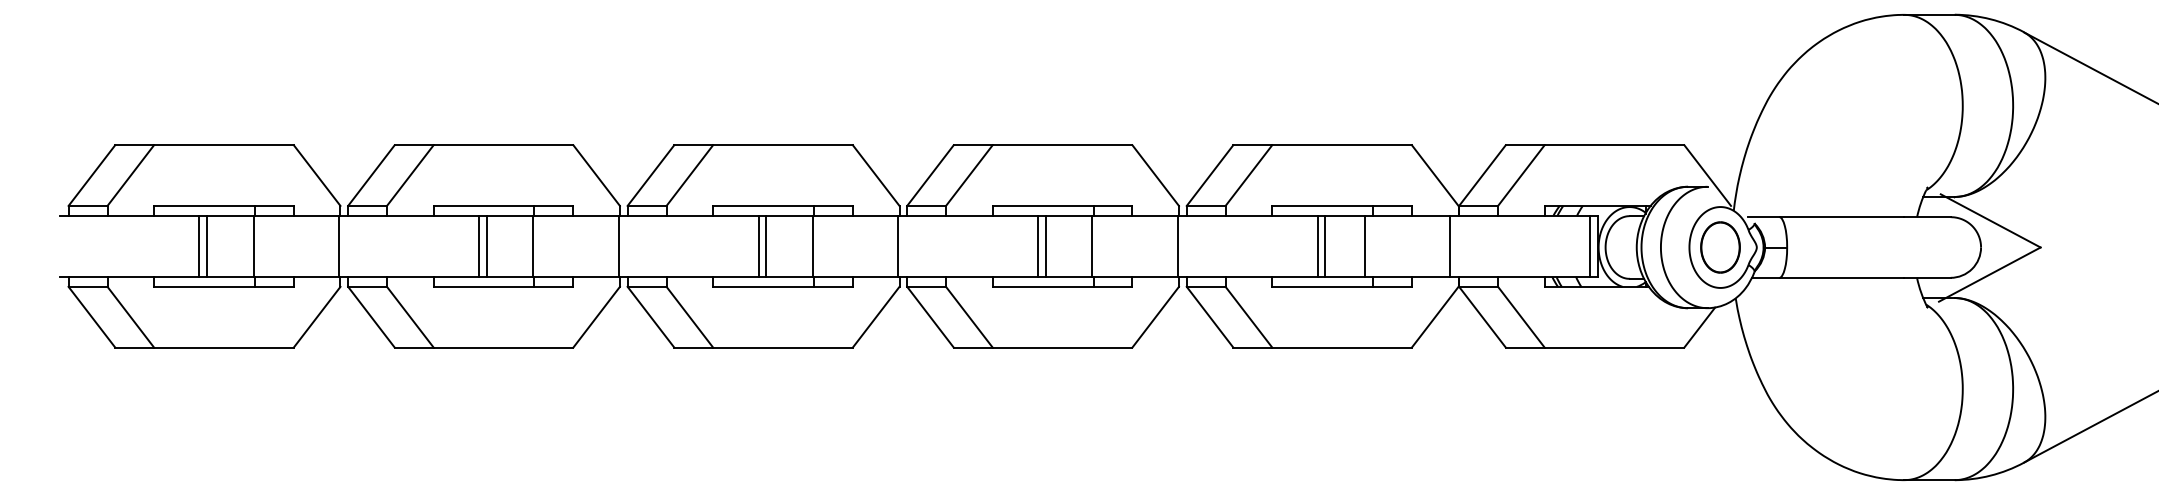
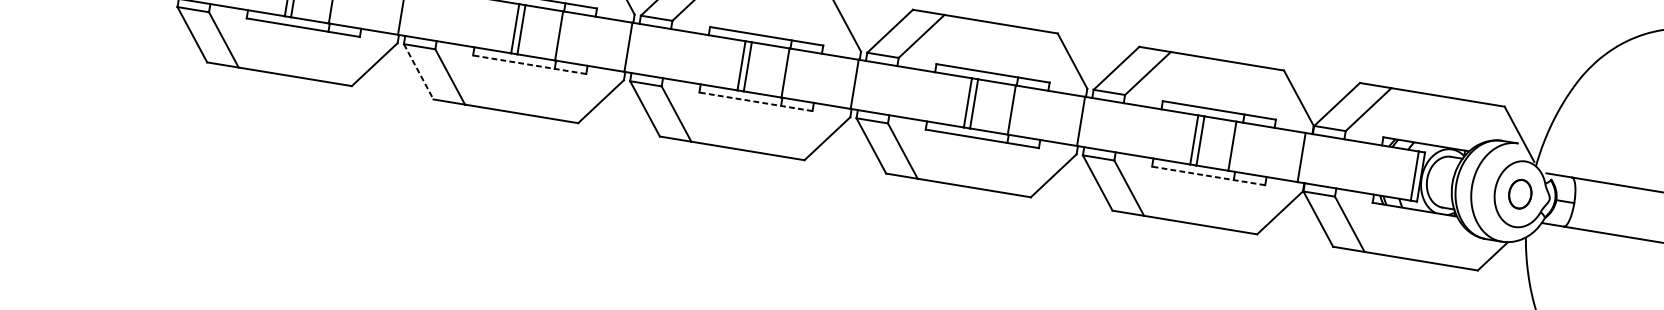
part: (1720, 247) -> (1520, 194), size x0.7
line: (503, 286) -> (529, 64), solid -> dashed
line: (782, 286) -> (755, 101), solid -> dashed
line: (1342, 286) -> (1209, 175), solid -> dashed
line: (371, 317) -> (418, 72), solid -> dashed

